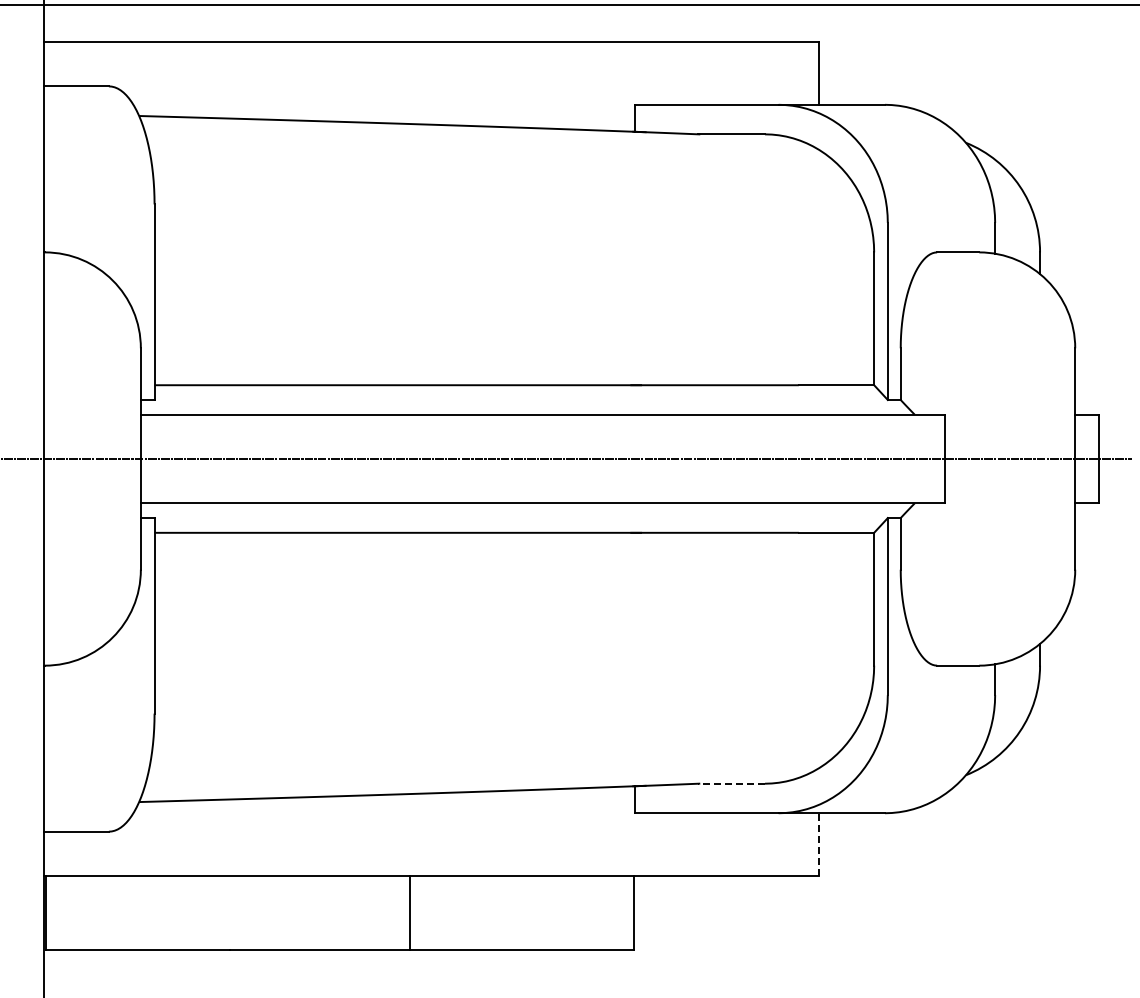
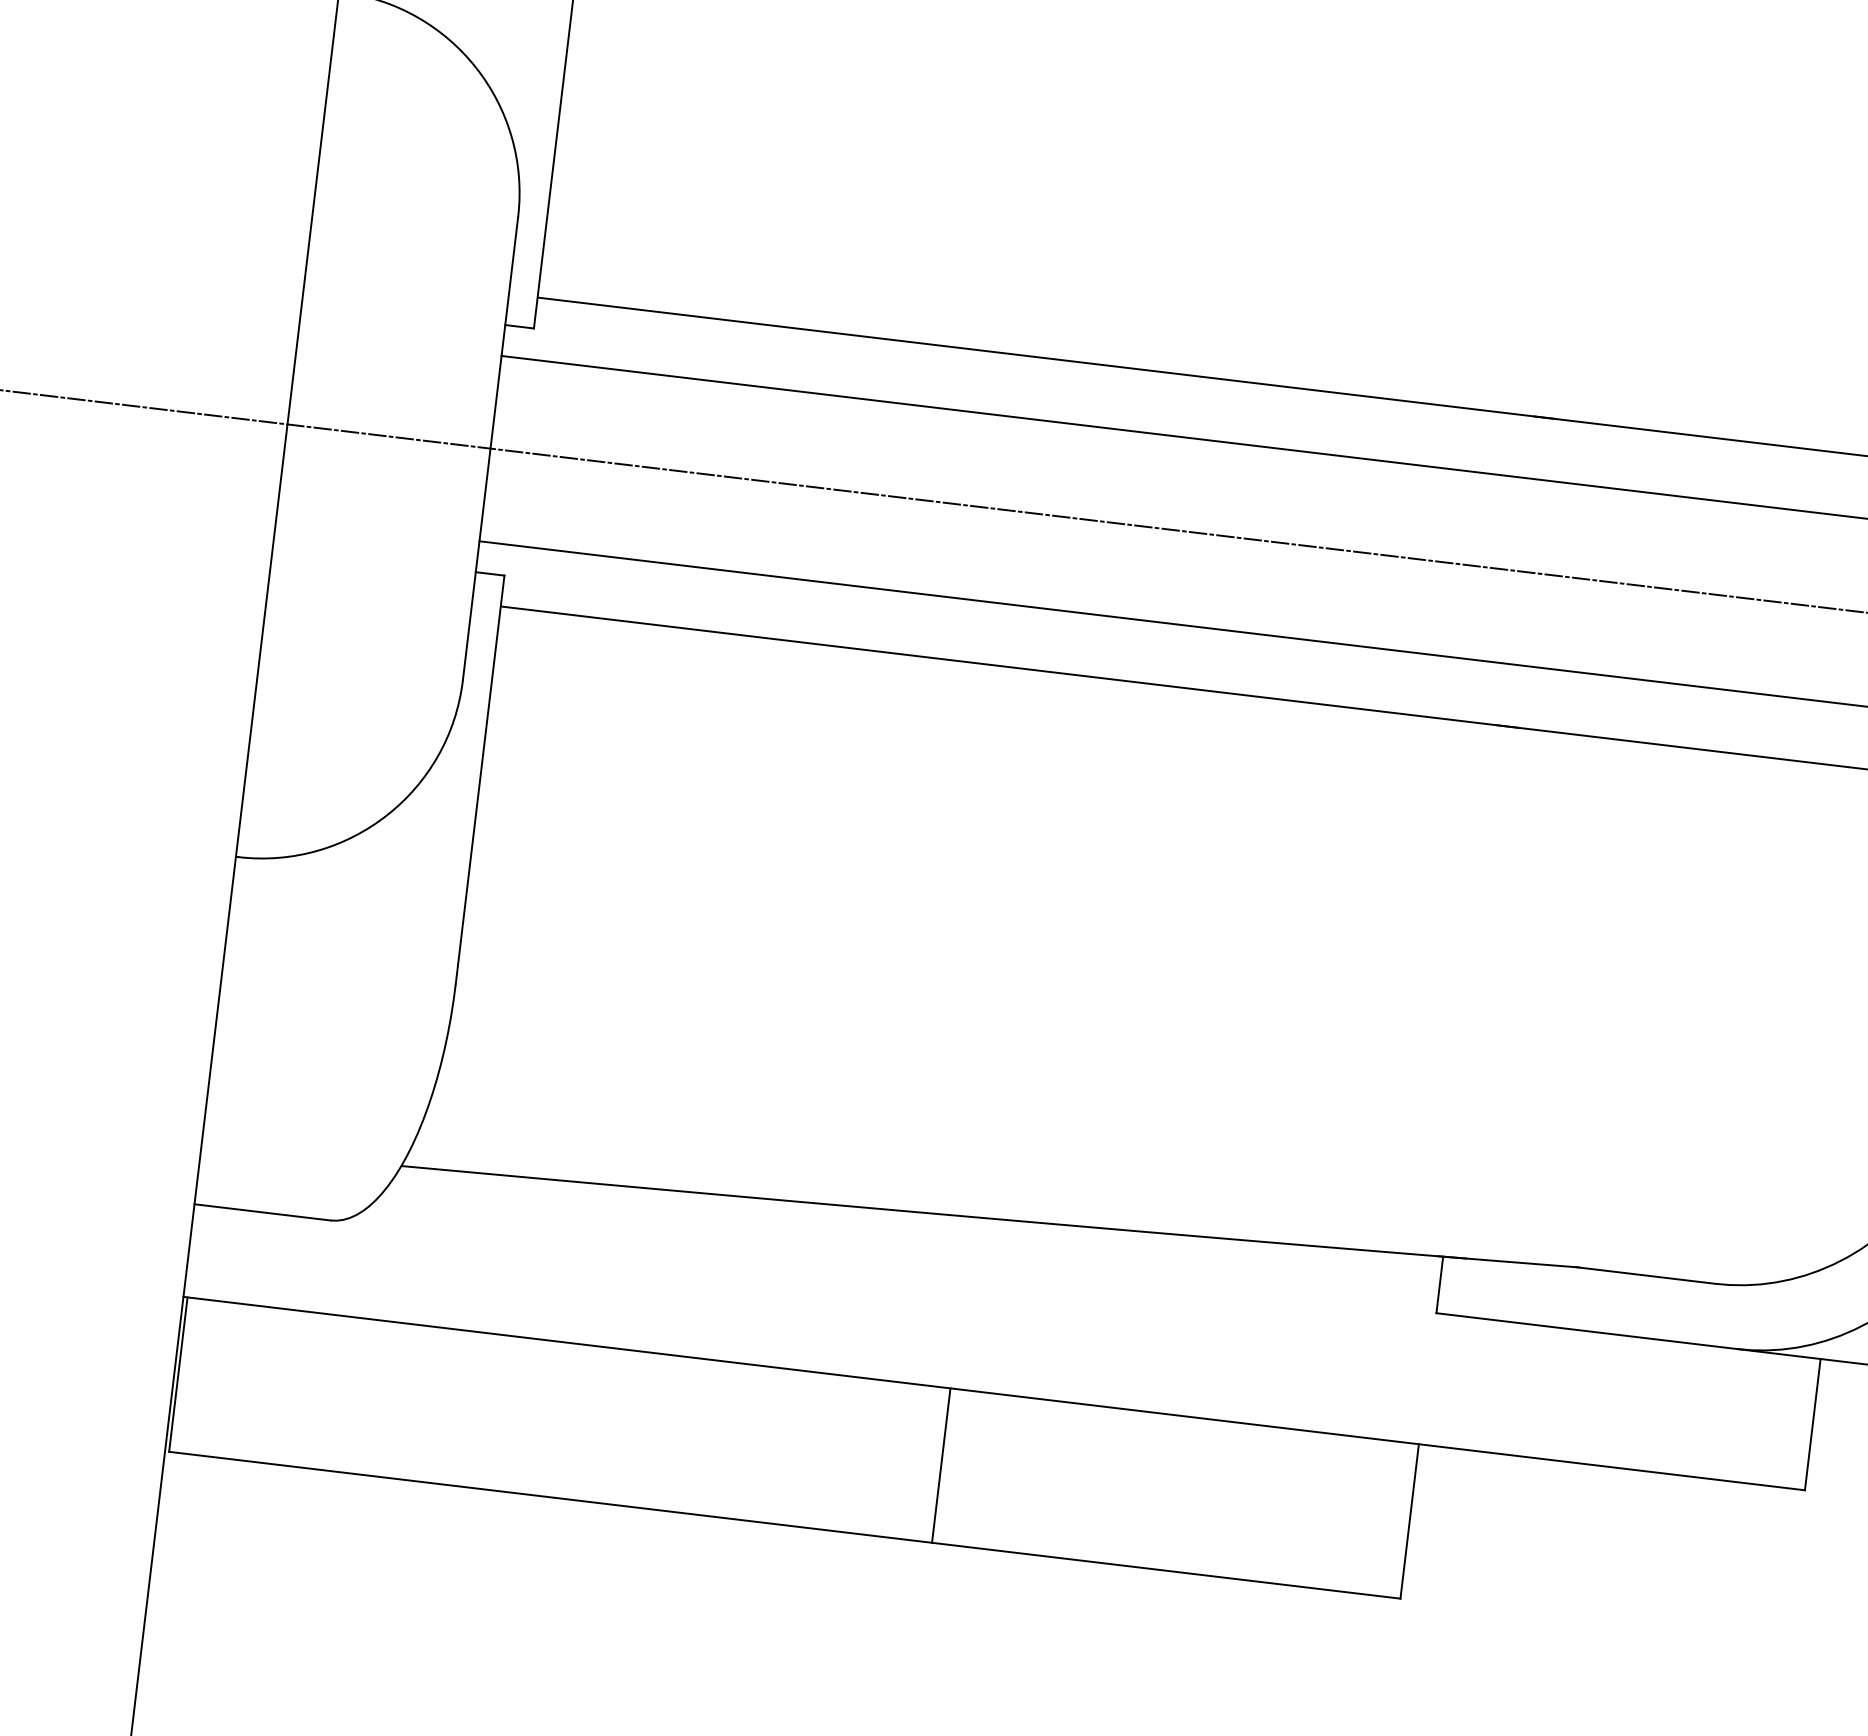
line: (731, 783) -> (1645, 1275), dashed -> solid
line: (818, 844) -> (1812, 1424), dashed -> solid

